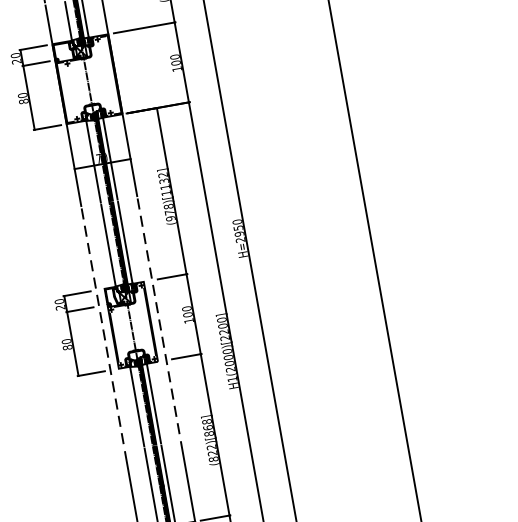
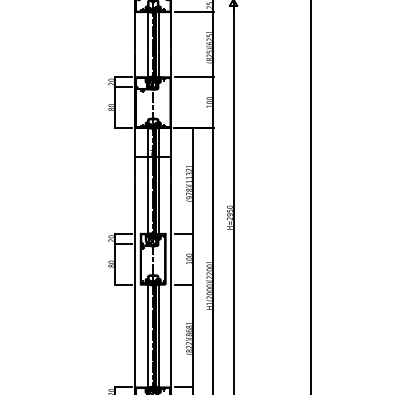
line: (159, 318) -> (171, 258), dashed -> solid
line: (103, 329) -> (135, 258), dashed -> solid

